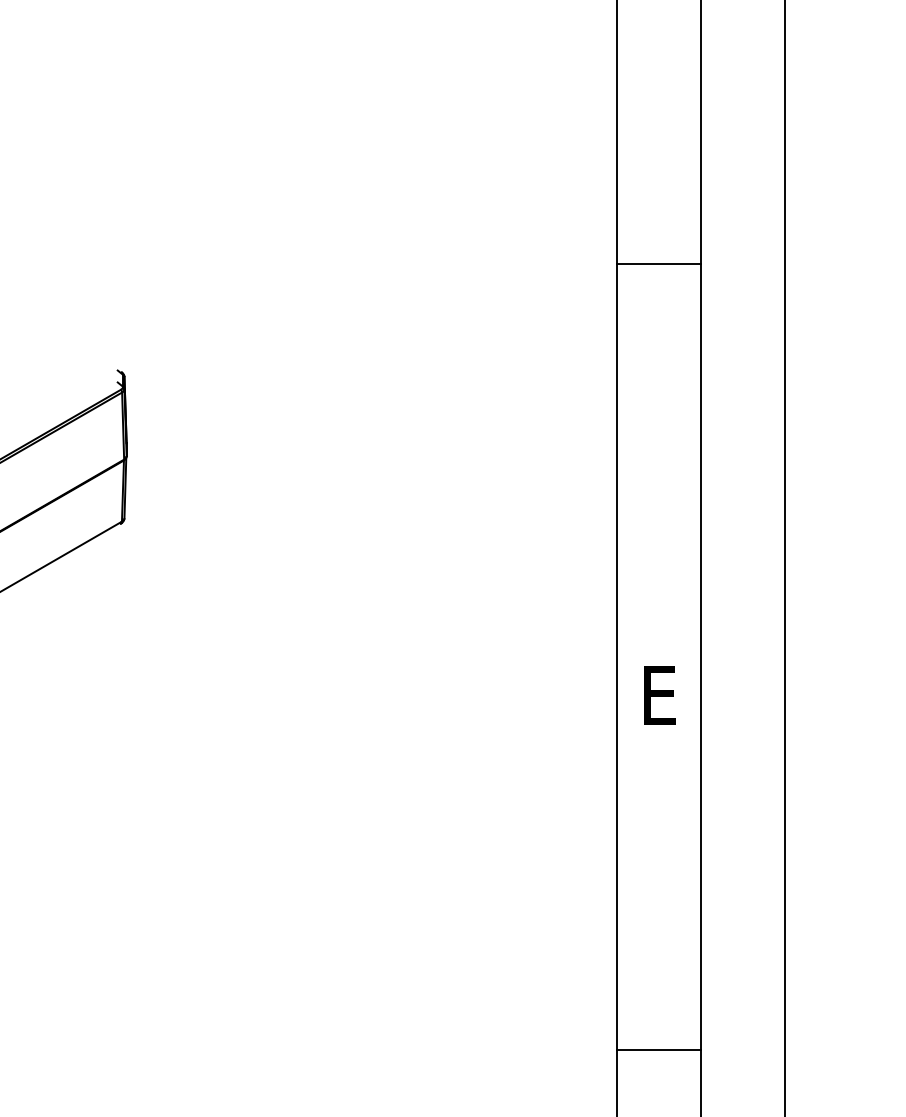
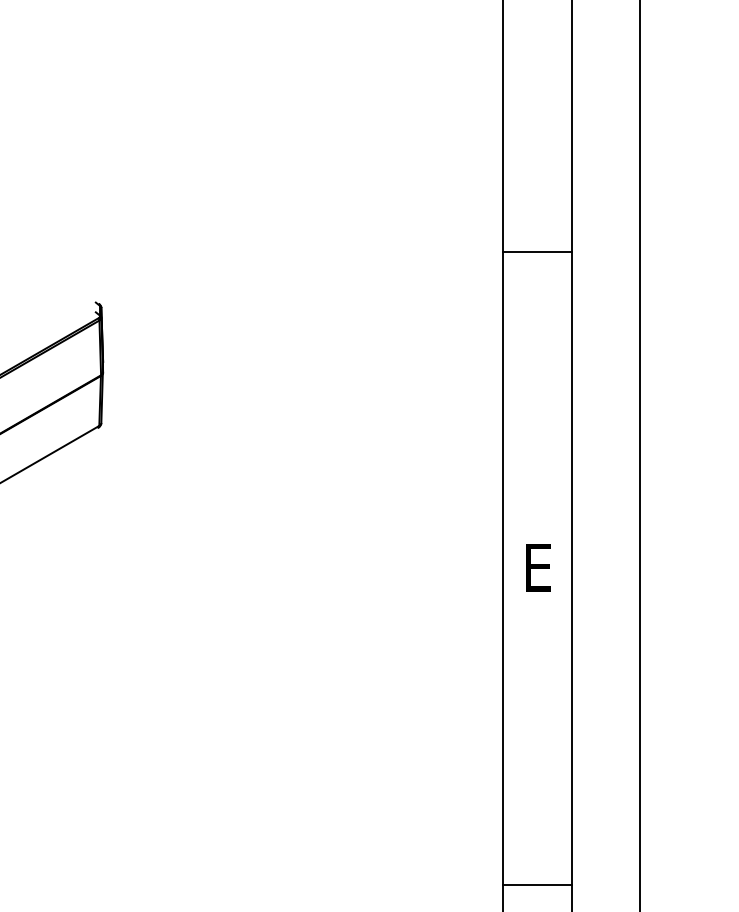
line: (658, 264) -> (537, 251), moved
line: (658, 1050) -> (537, 885), moved

